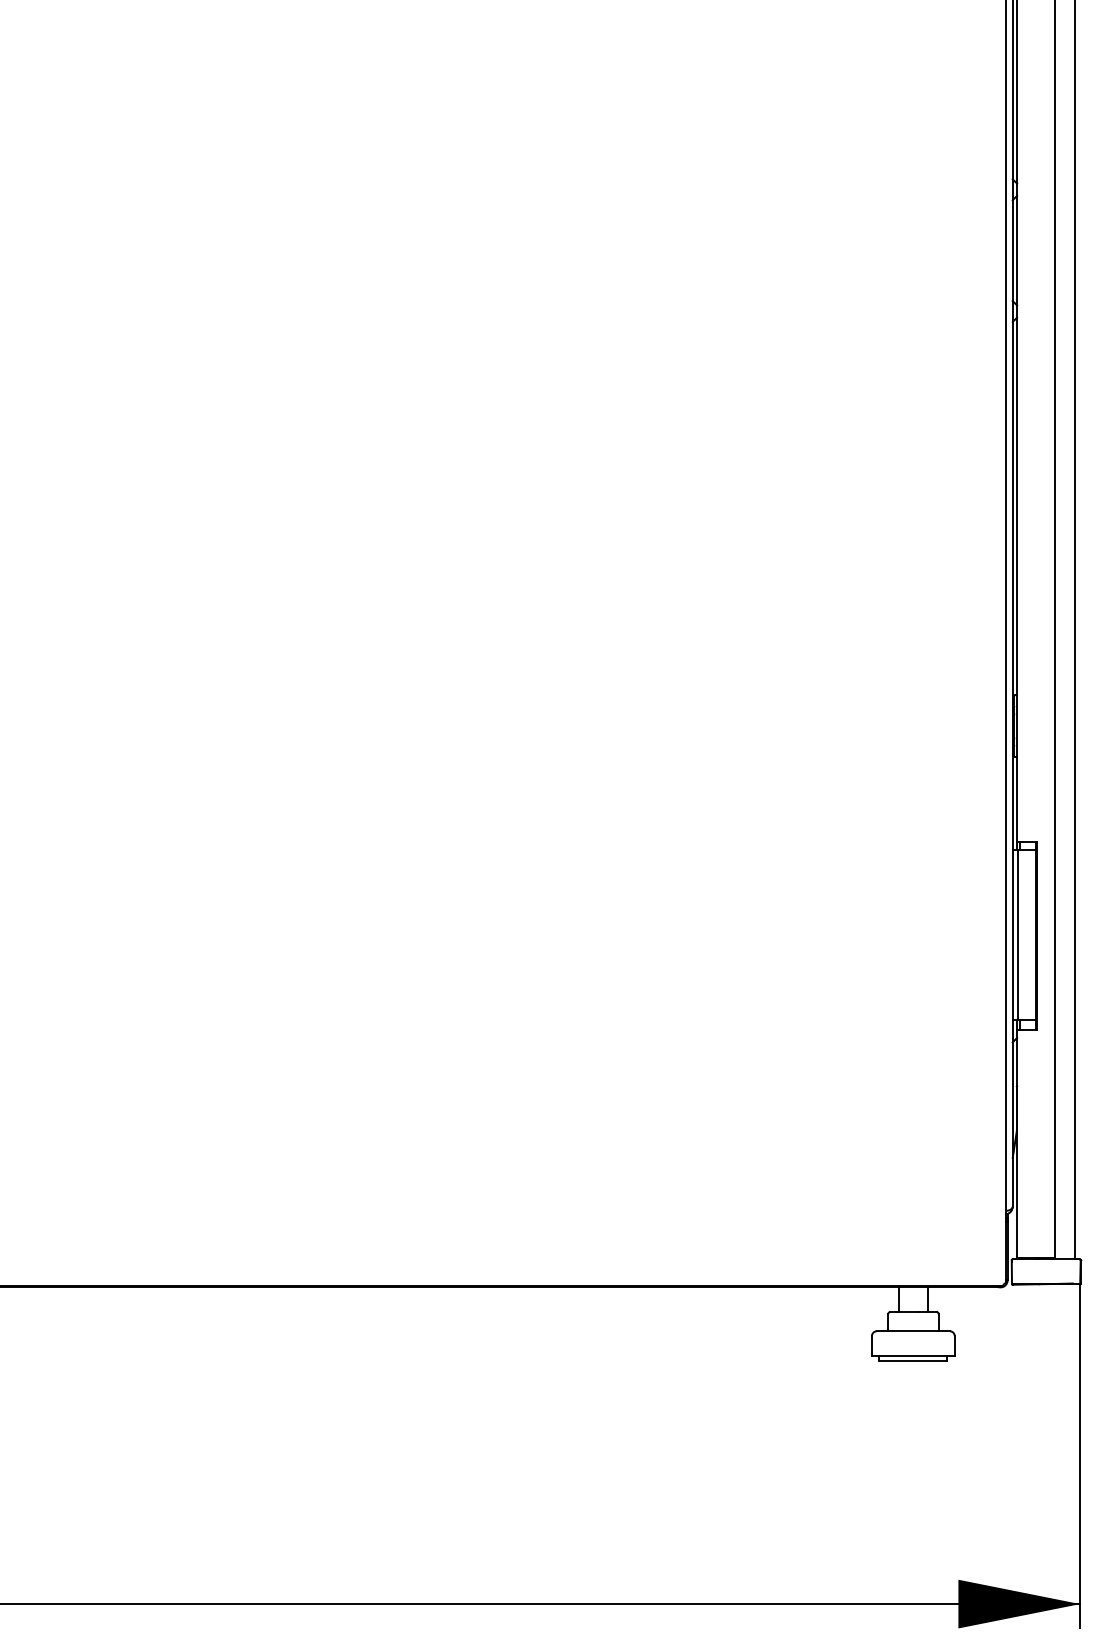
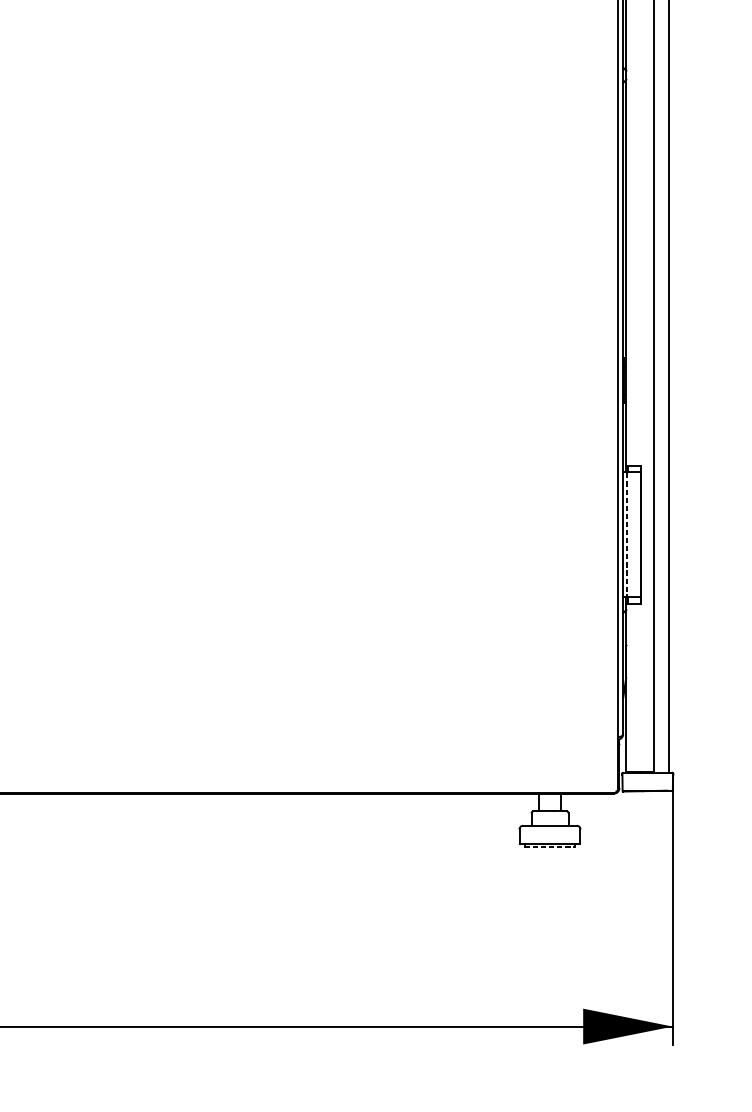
line: (1017, 935) -> (626, 534), solid -> dashed
line: (913, 1360) -> (550, 847), solid -> dashed

